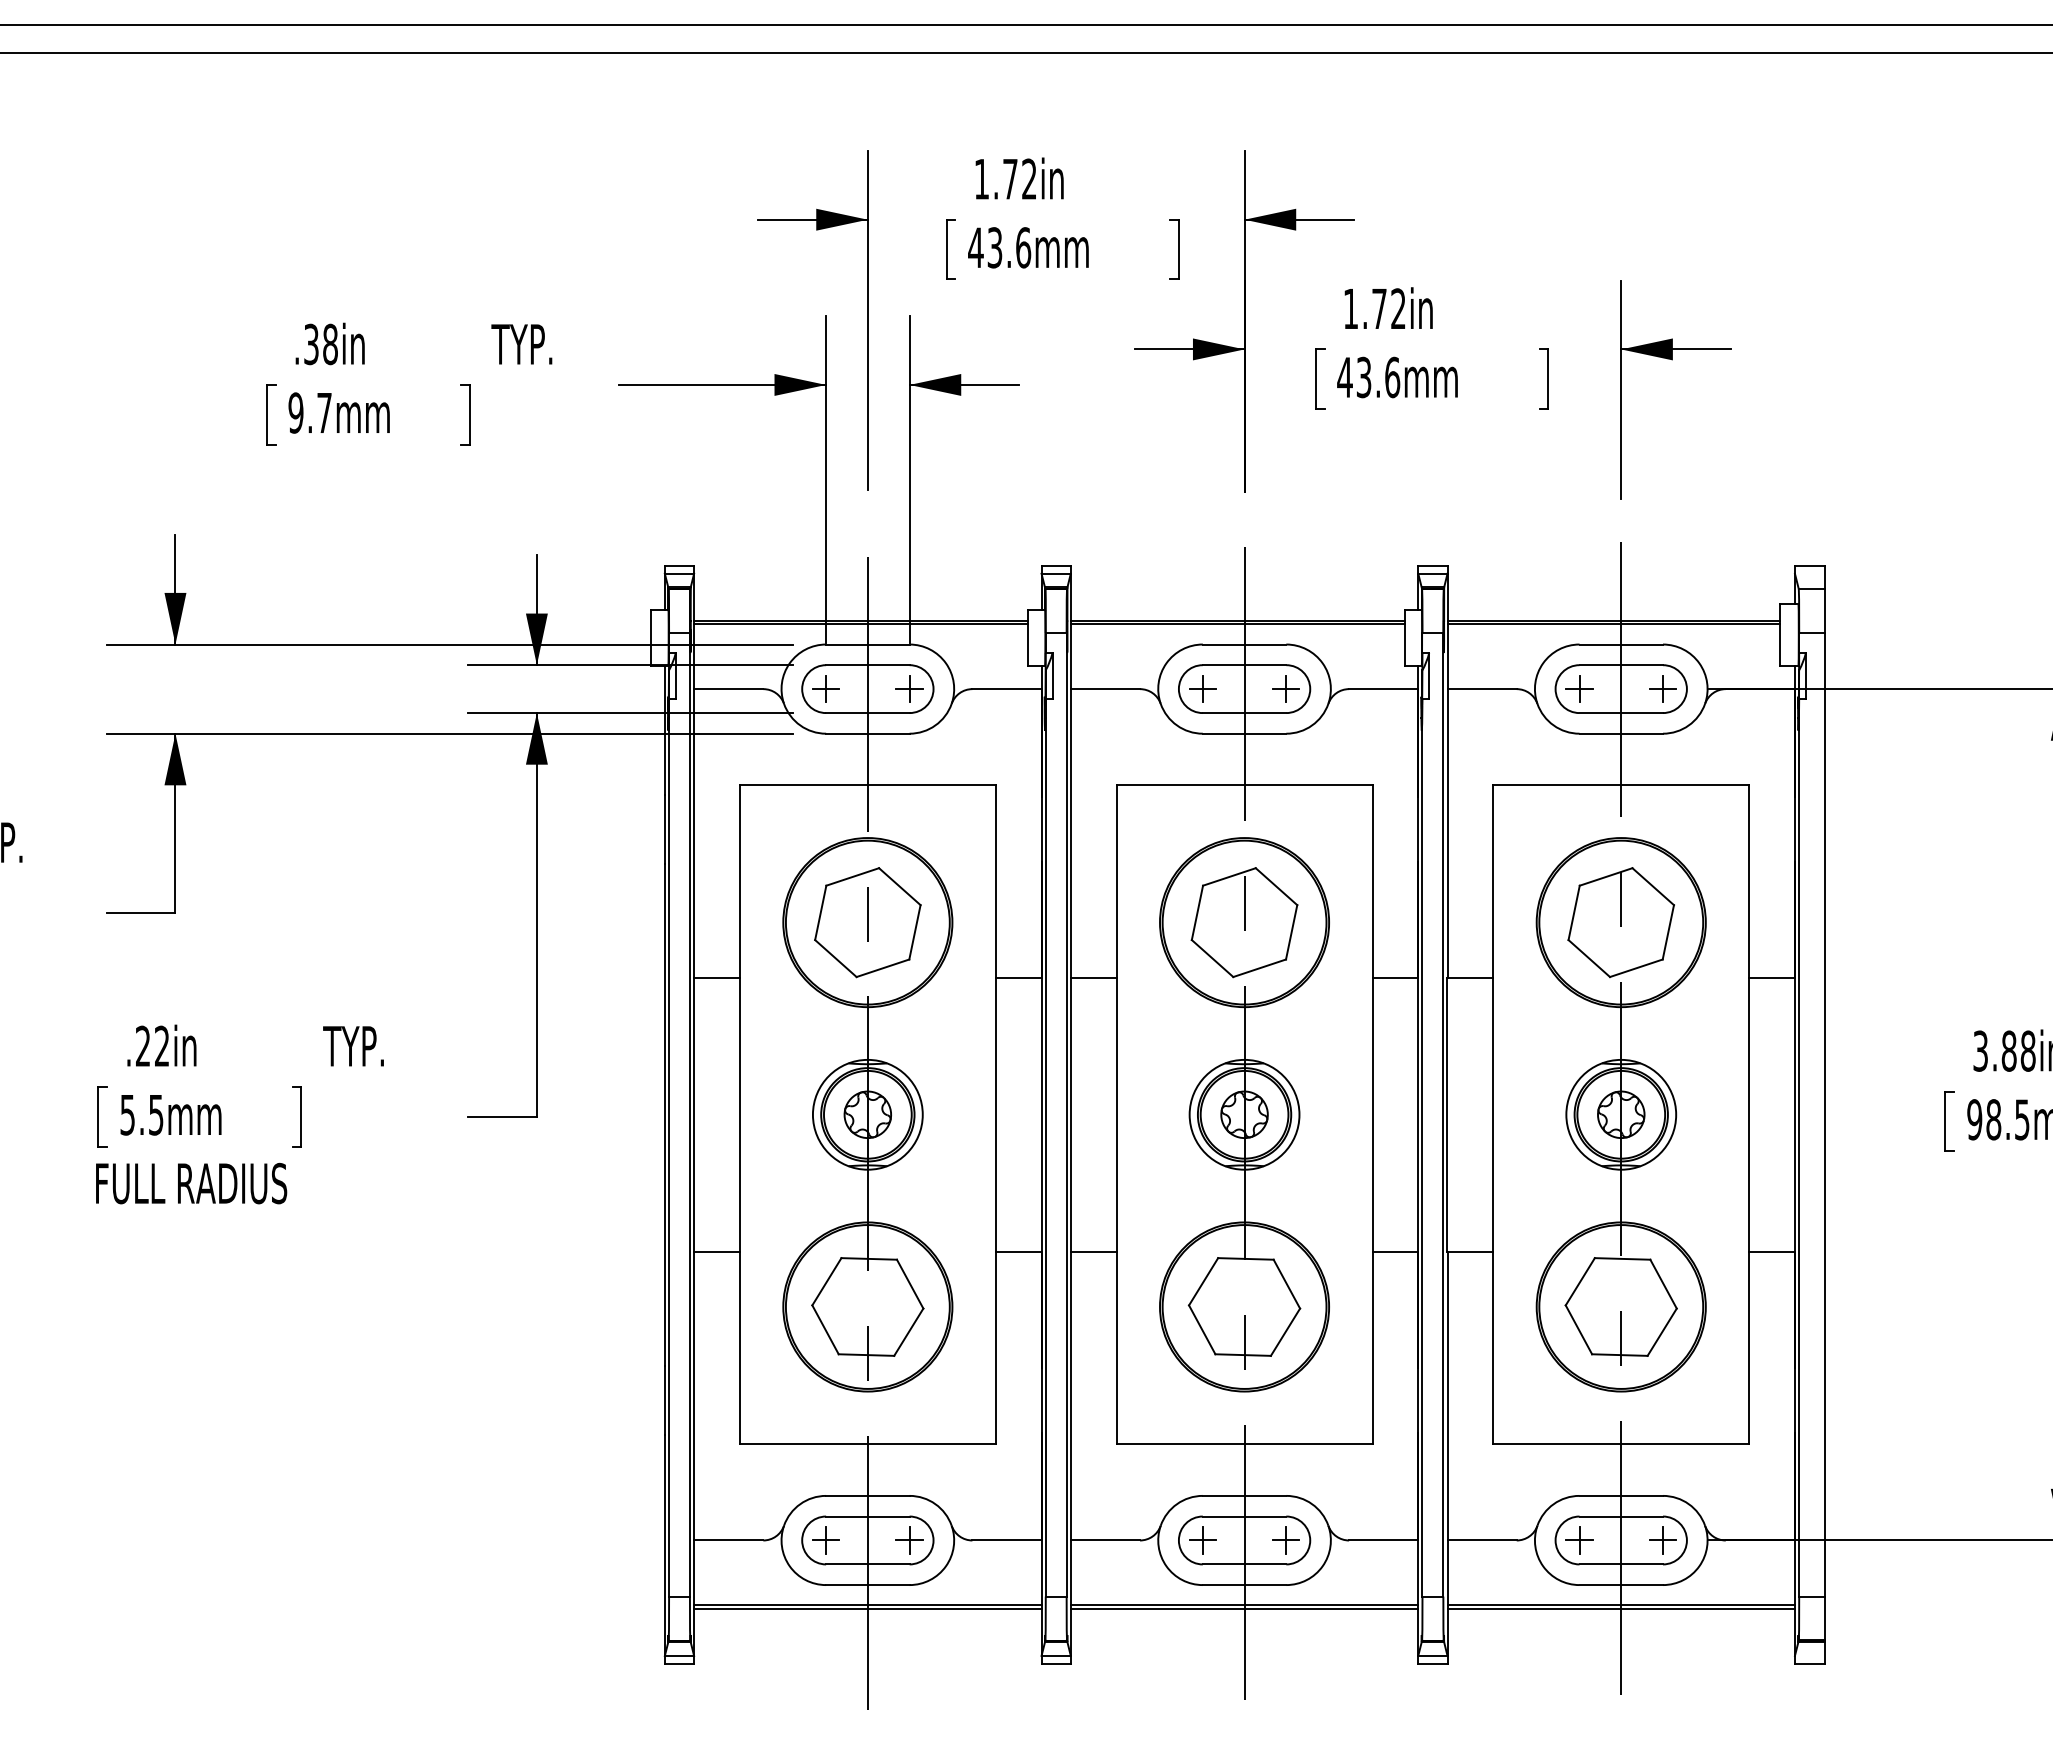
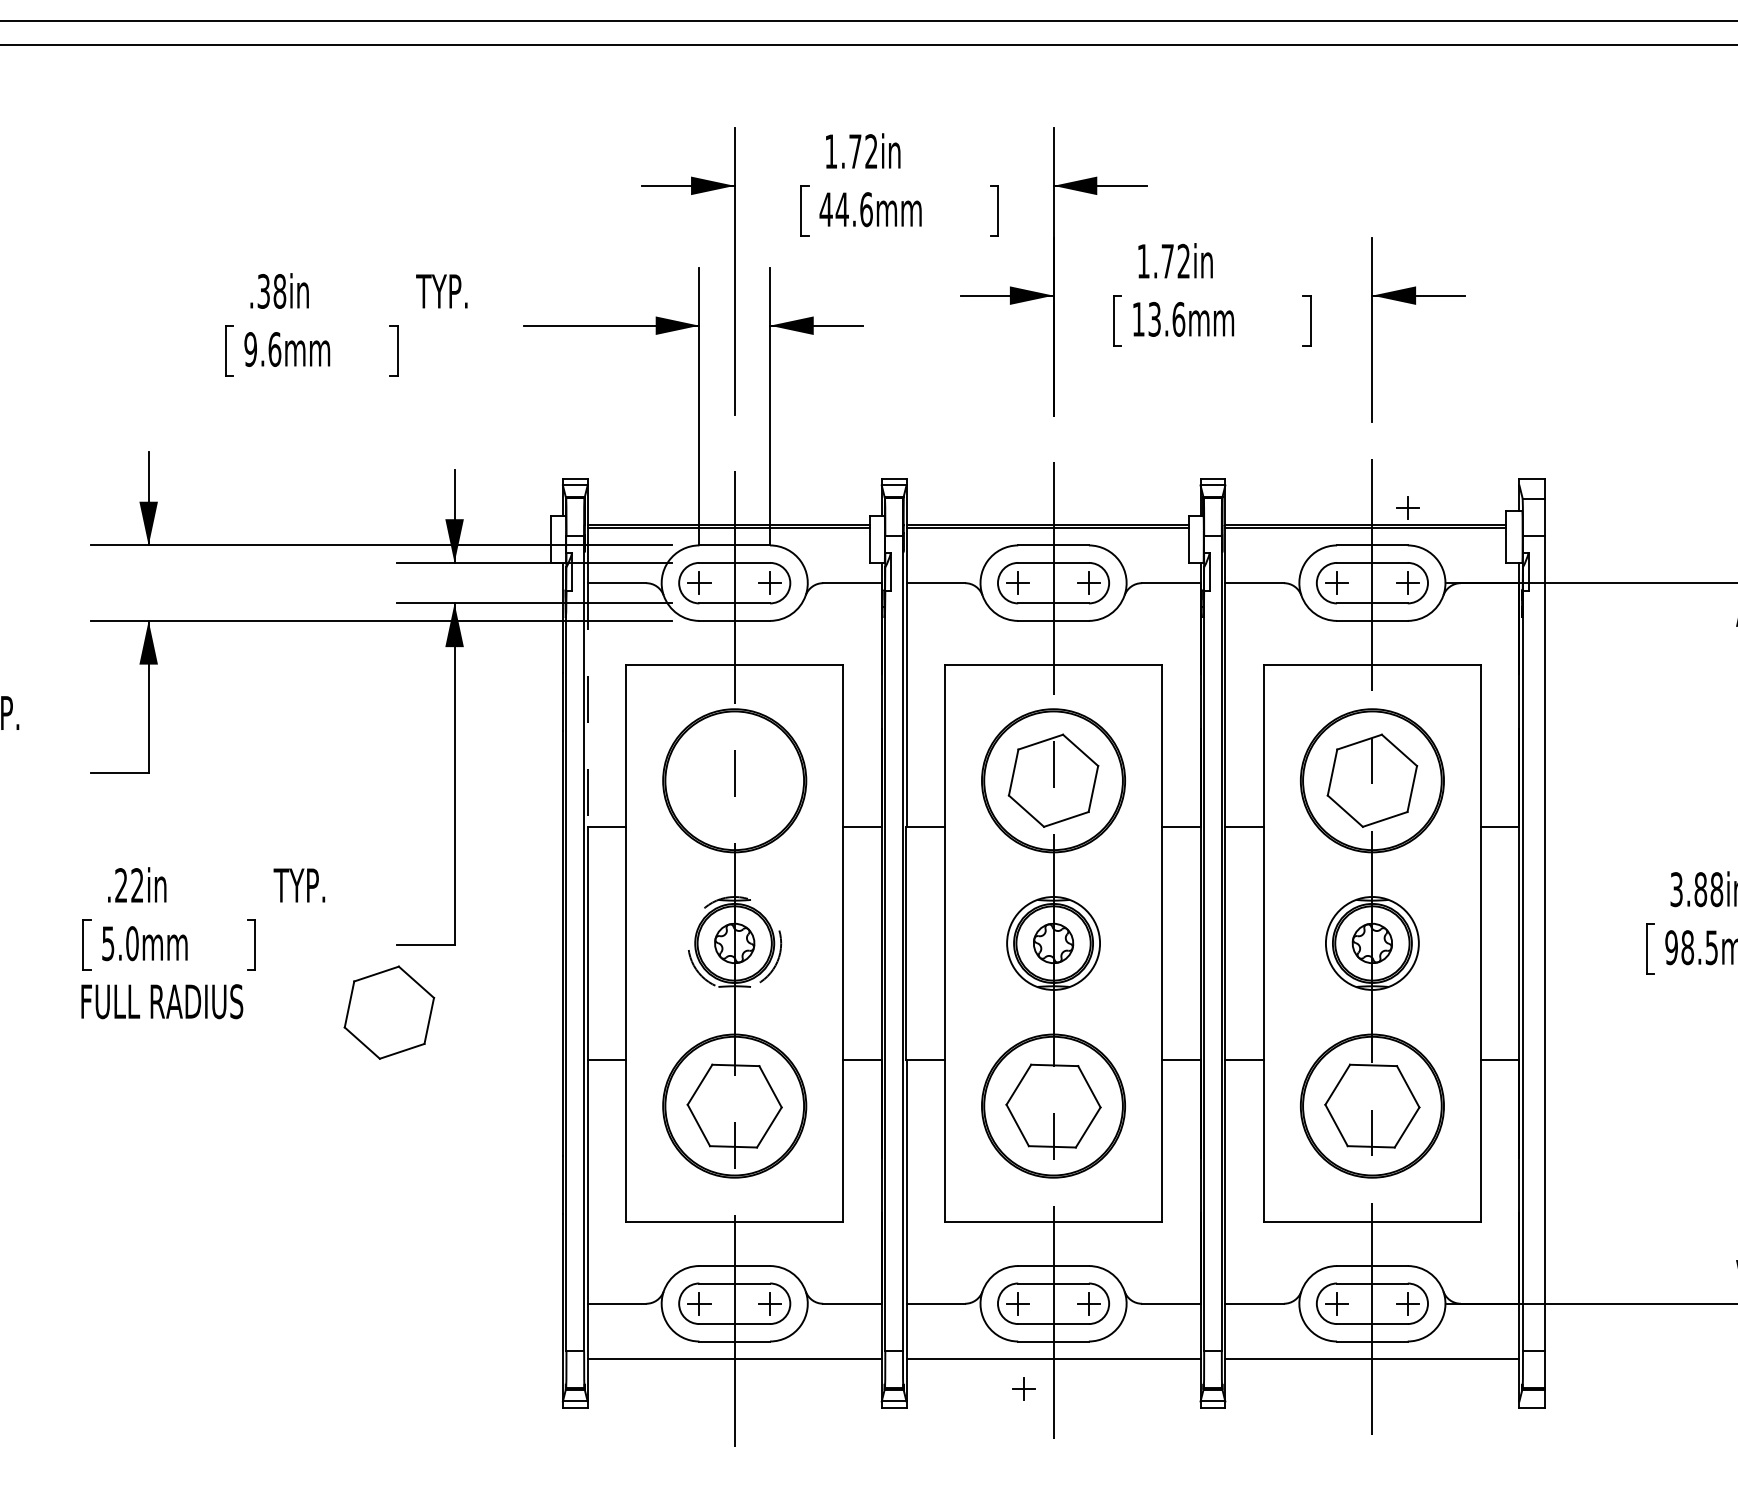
text: (994, 247) -> (841, 209), 43.6mm -> 44.6mm
text: (1344, 377) -> (1138, 319), 43.6mm -> 13.6mm
text: (324, 412) -> (274, 349), 9.7mm -> 9.6mm
part: (1662, 599) -> (1407, 507), added
line: (694, 833) -> (587, 705), solid -> dashed
part: (867, 922) -> (389, 1012), moved
text: (155, 1114) -> (131, 943), 5.5mm -> 5.0mm
circle: (867, 1114) -> (734, 943), solid -> dashed
line: (867, 1609) -> (734, 1362), removed
line: (1244, 1609) -> (1053, 1362), removed
line: (1620, 1609) -> (1371, 1362), removed
part: (1209, 1641) -> (1023, 1389), added

